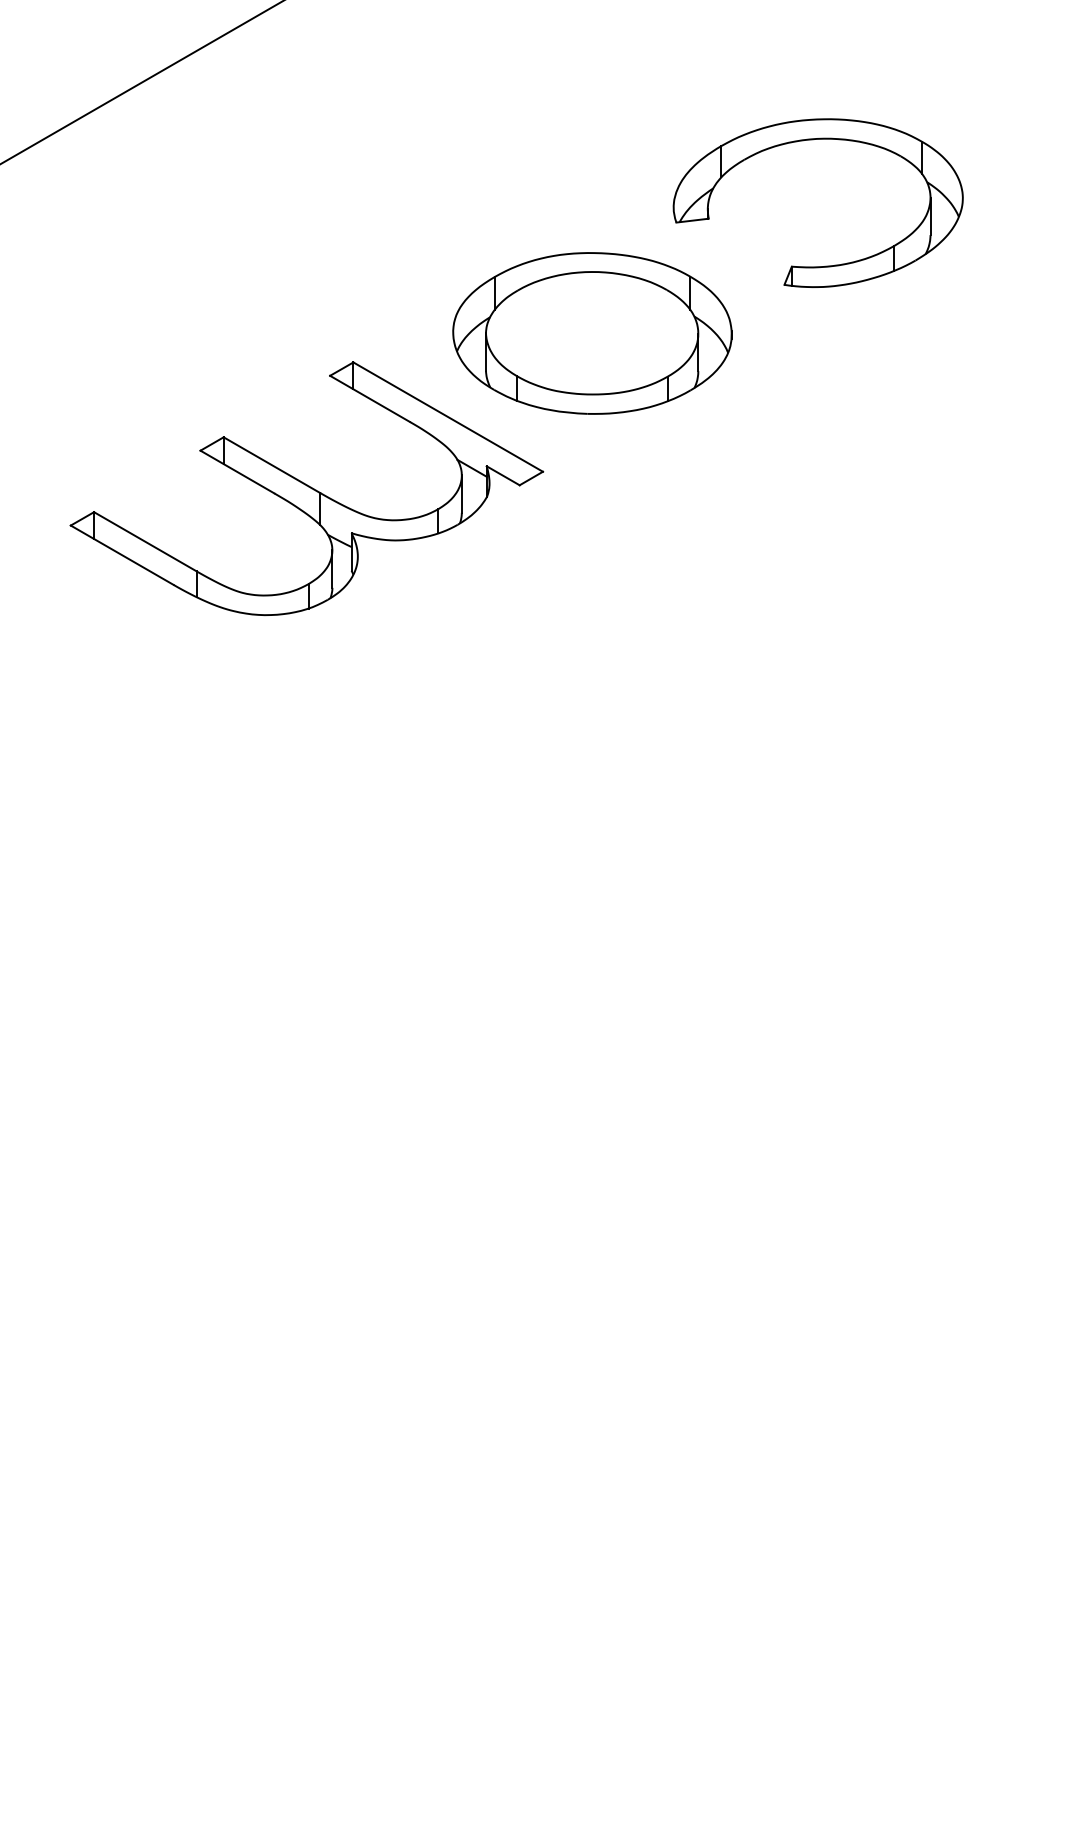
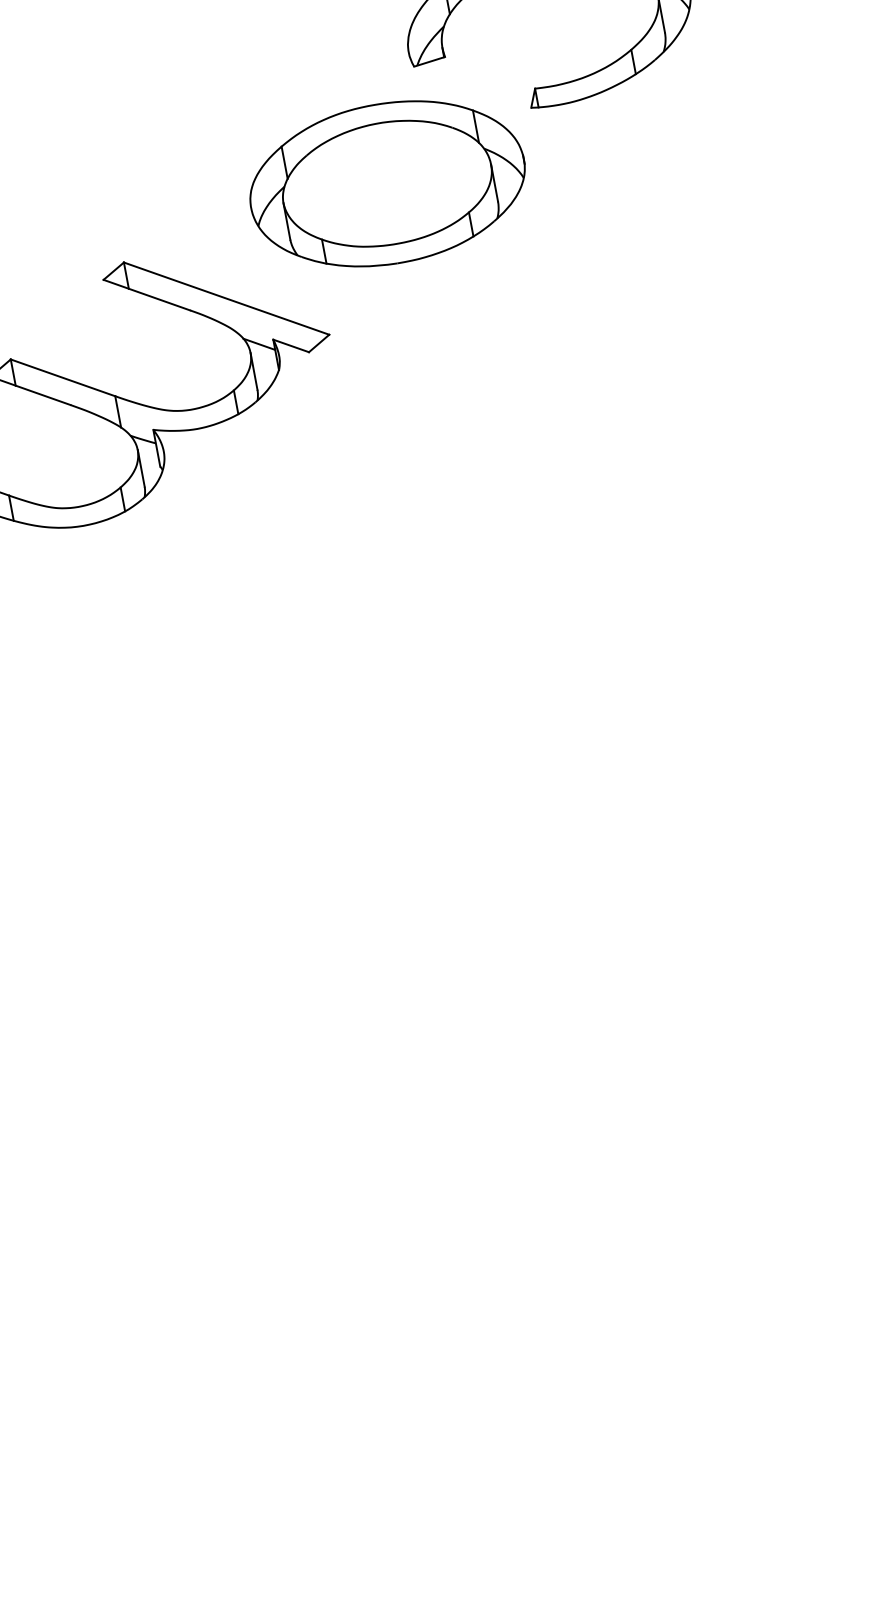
part: (592, 333) -> (387, 183), moved

